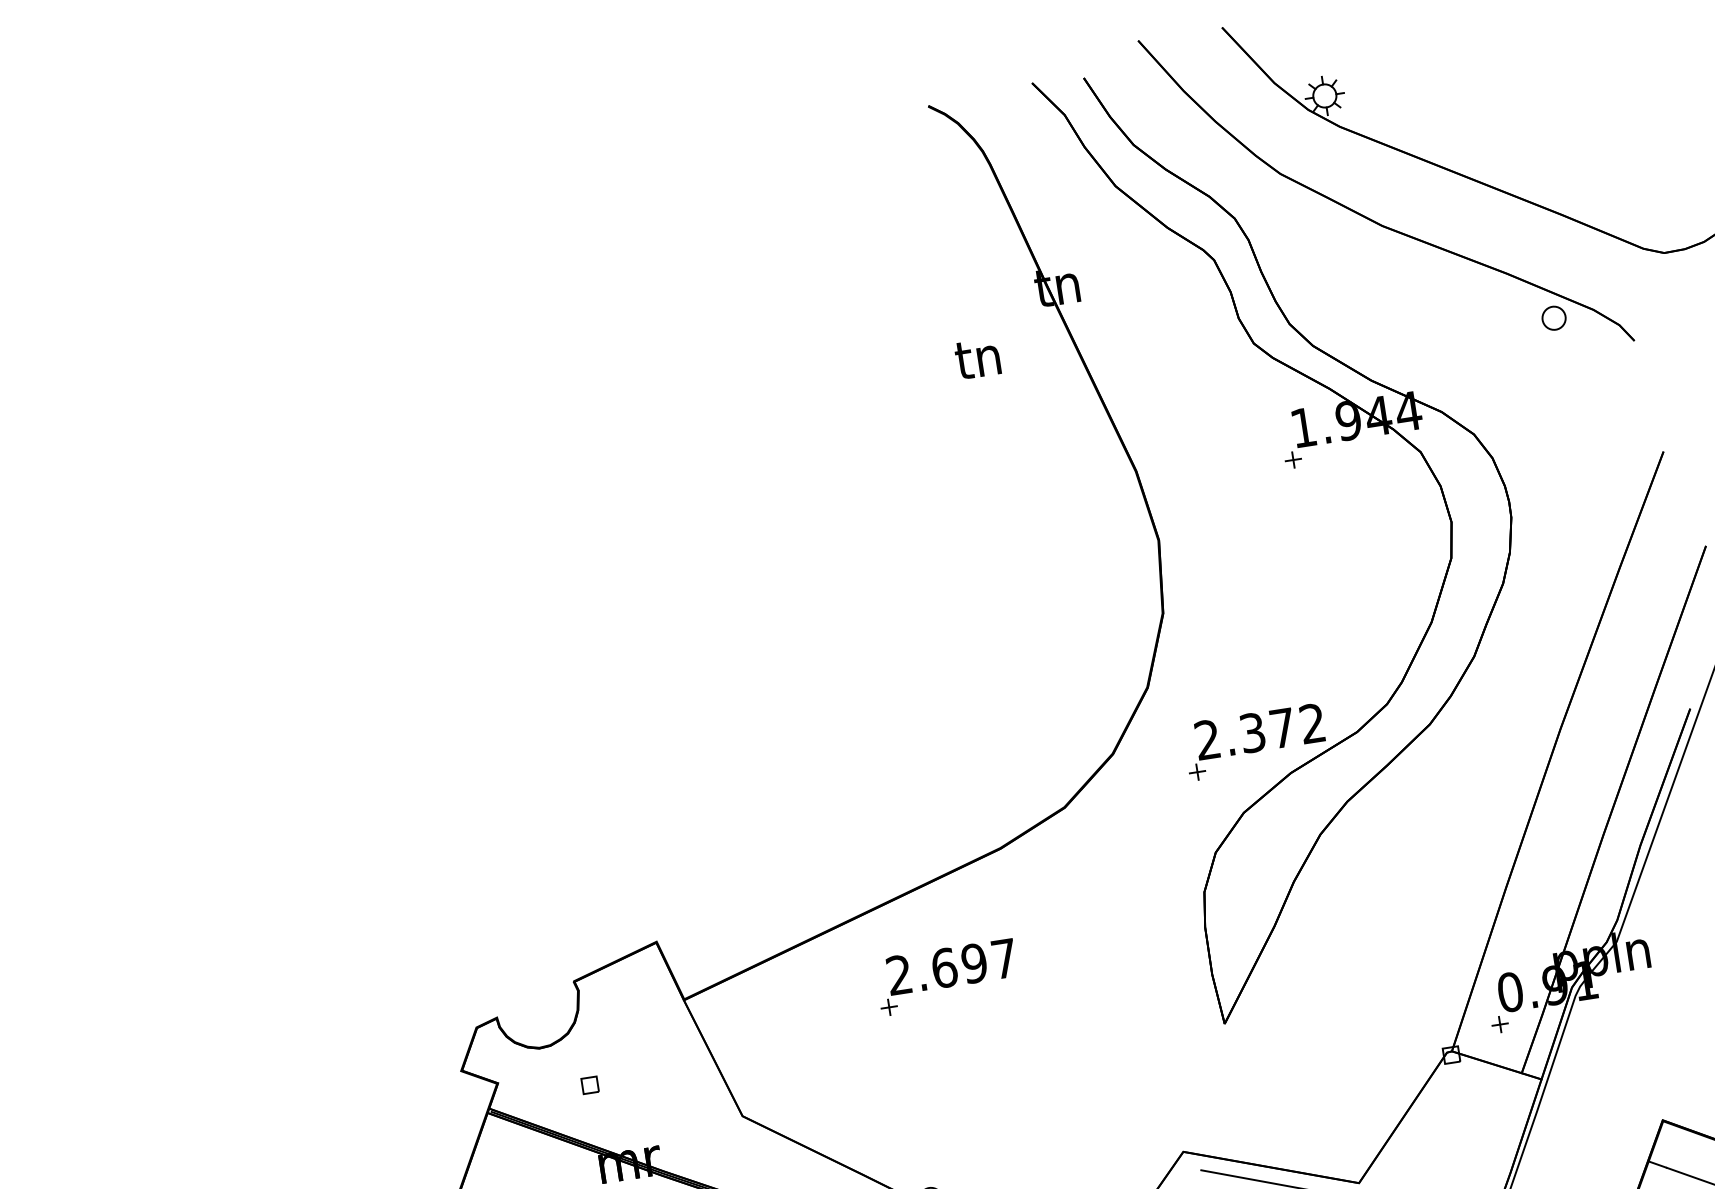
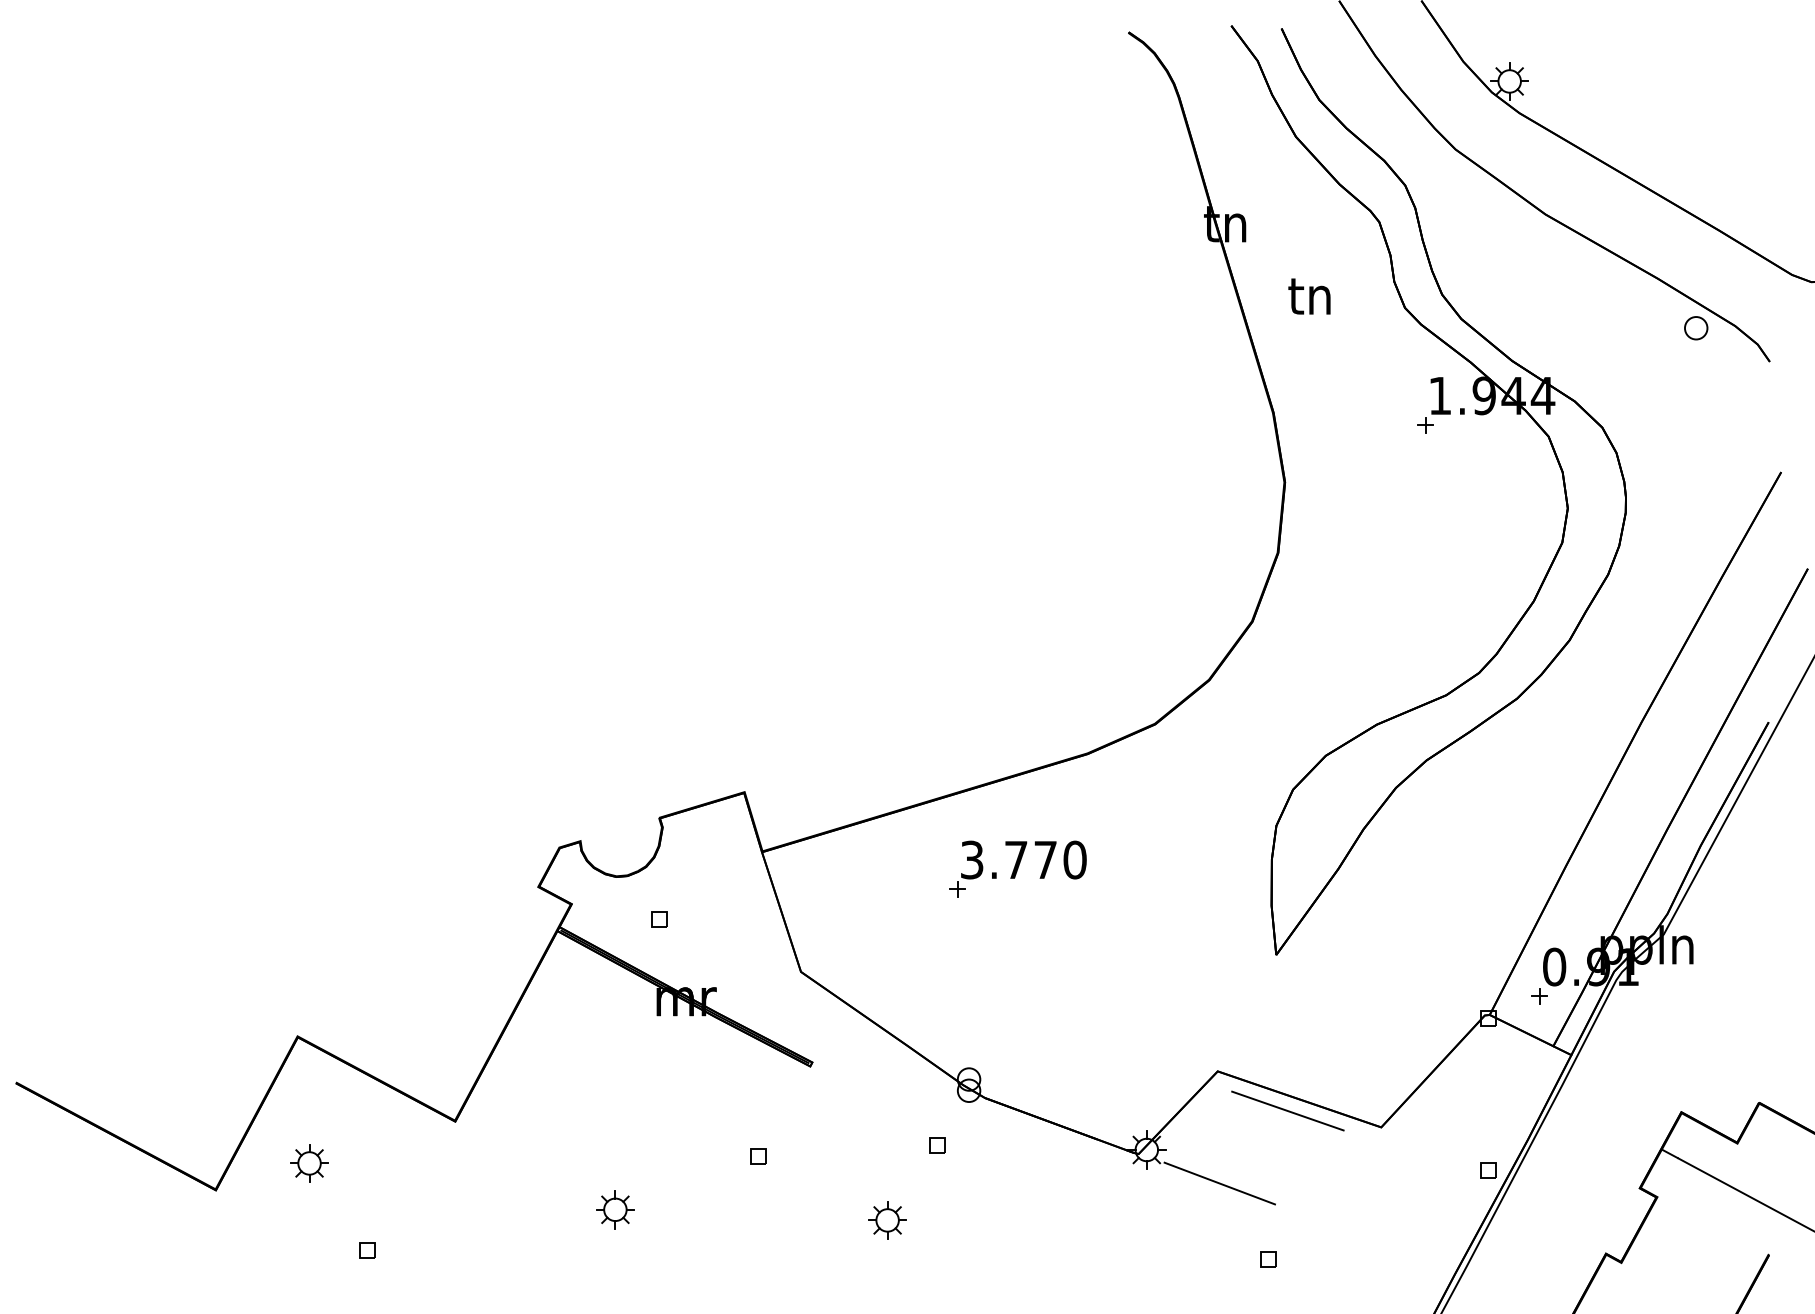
text: (977, 358) -> (1309, 296), moved
part: (1255, 741) -> (1347, 689), removed
text: (951, 966) -> (1023, 859), 2.697 -> 3.770

